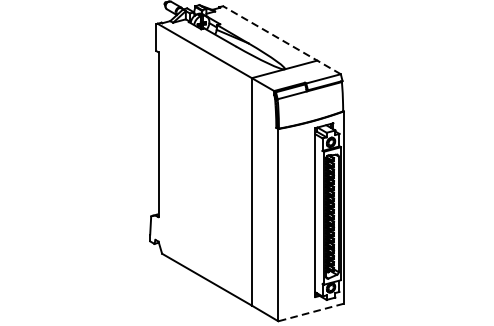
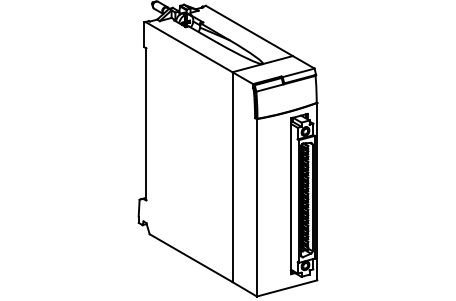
line: (282, 40) -> (260, 37), dashed -> solid
line: (310, 312) -> (286, 288), dashed -> solid

